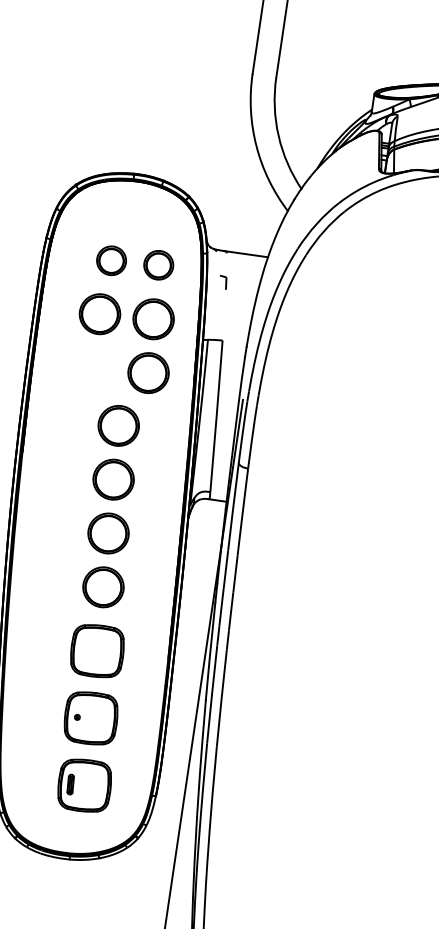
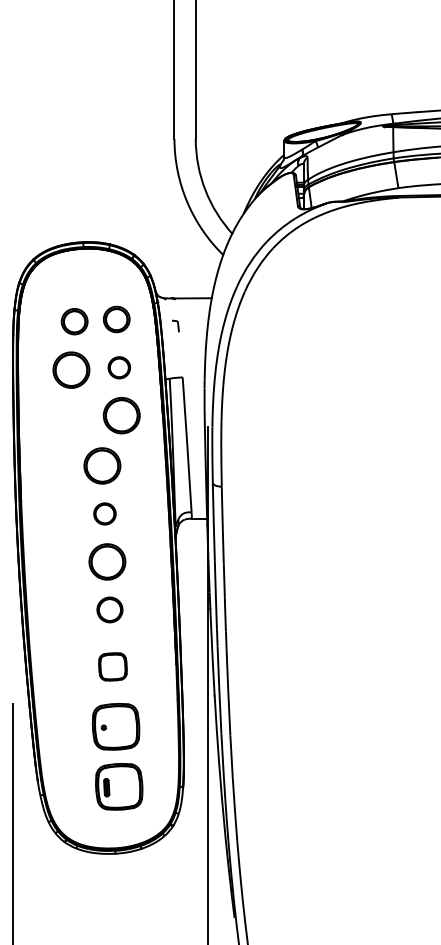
part: (153, 319) -> (119, 367), size x0.6
part: (113, 479) -> (104, 513), size x0.6
part: (103, 586) -> (109, 609), size x0.7
part: (97, 650) -> (112, 666), size x0.6

